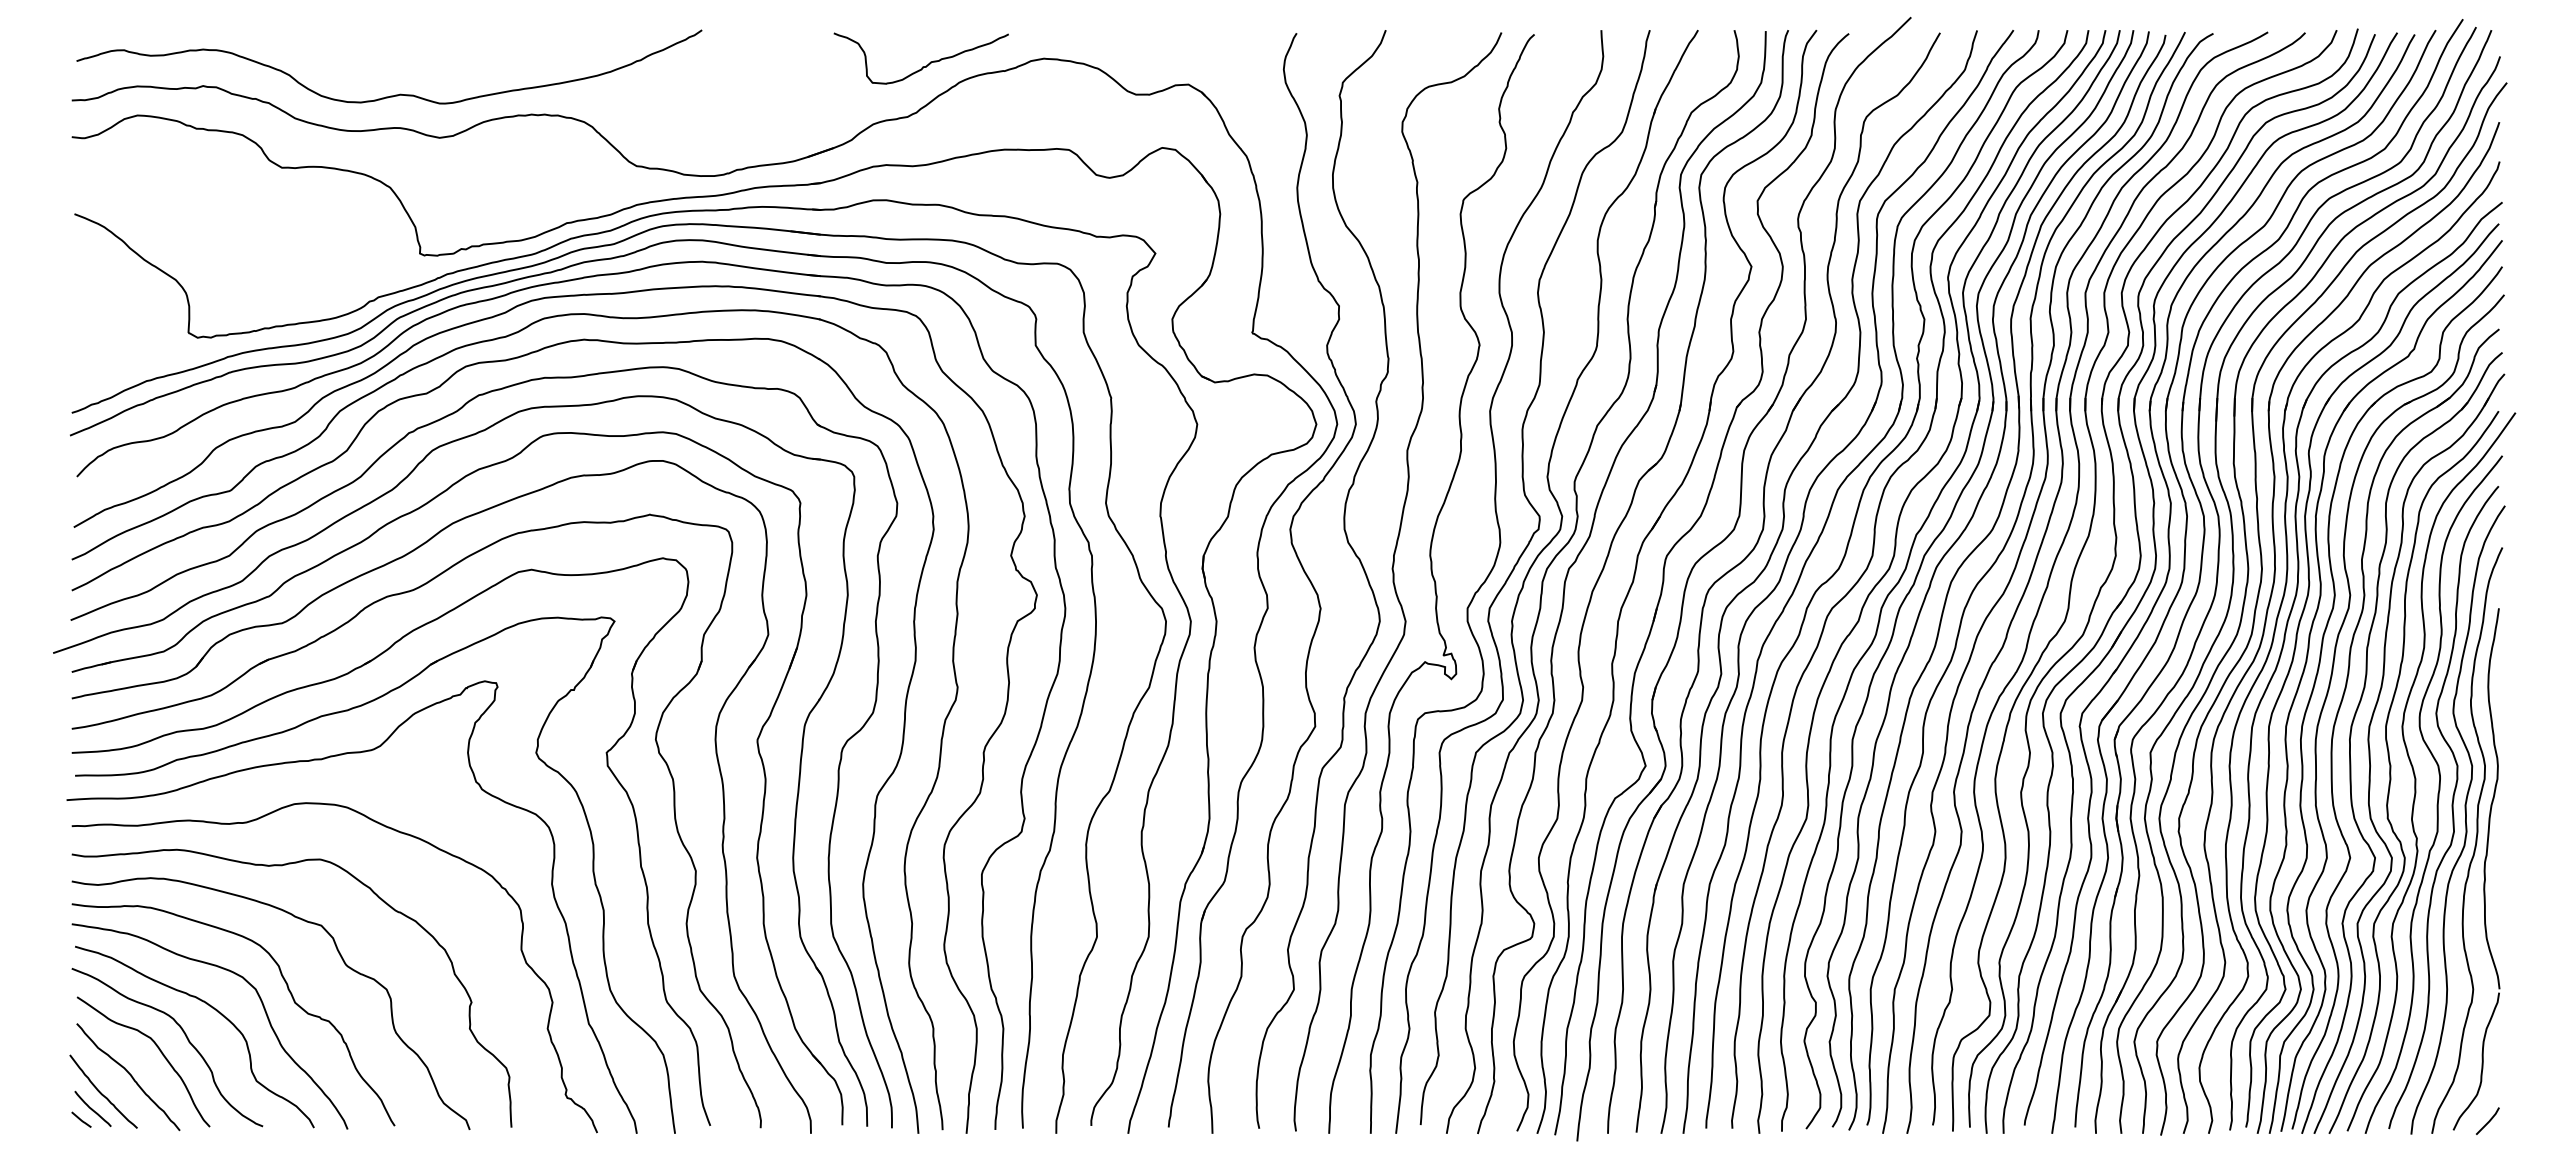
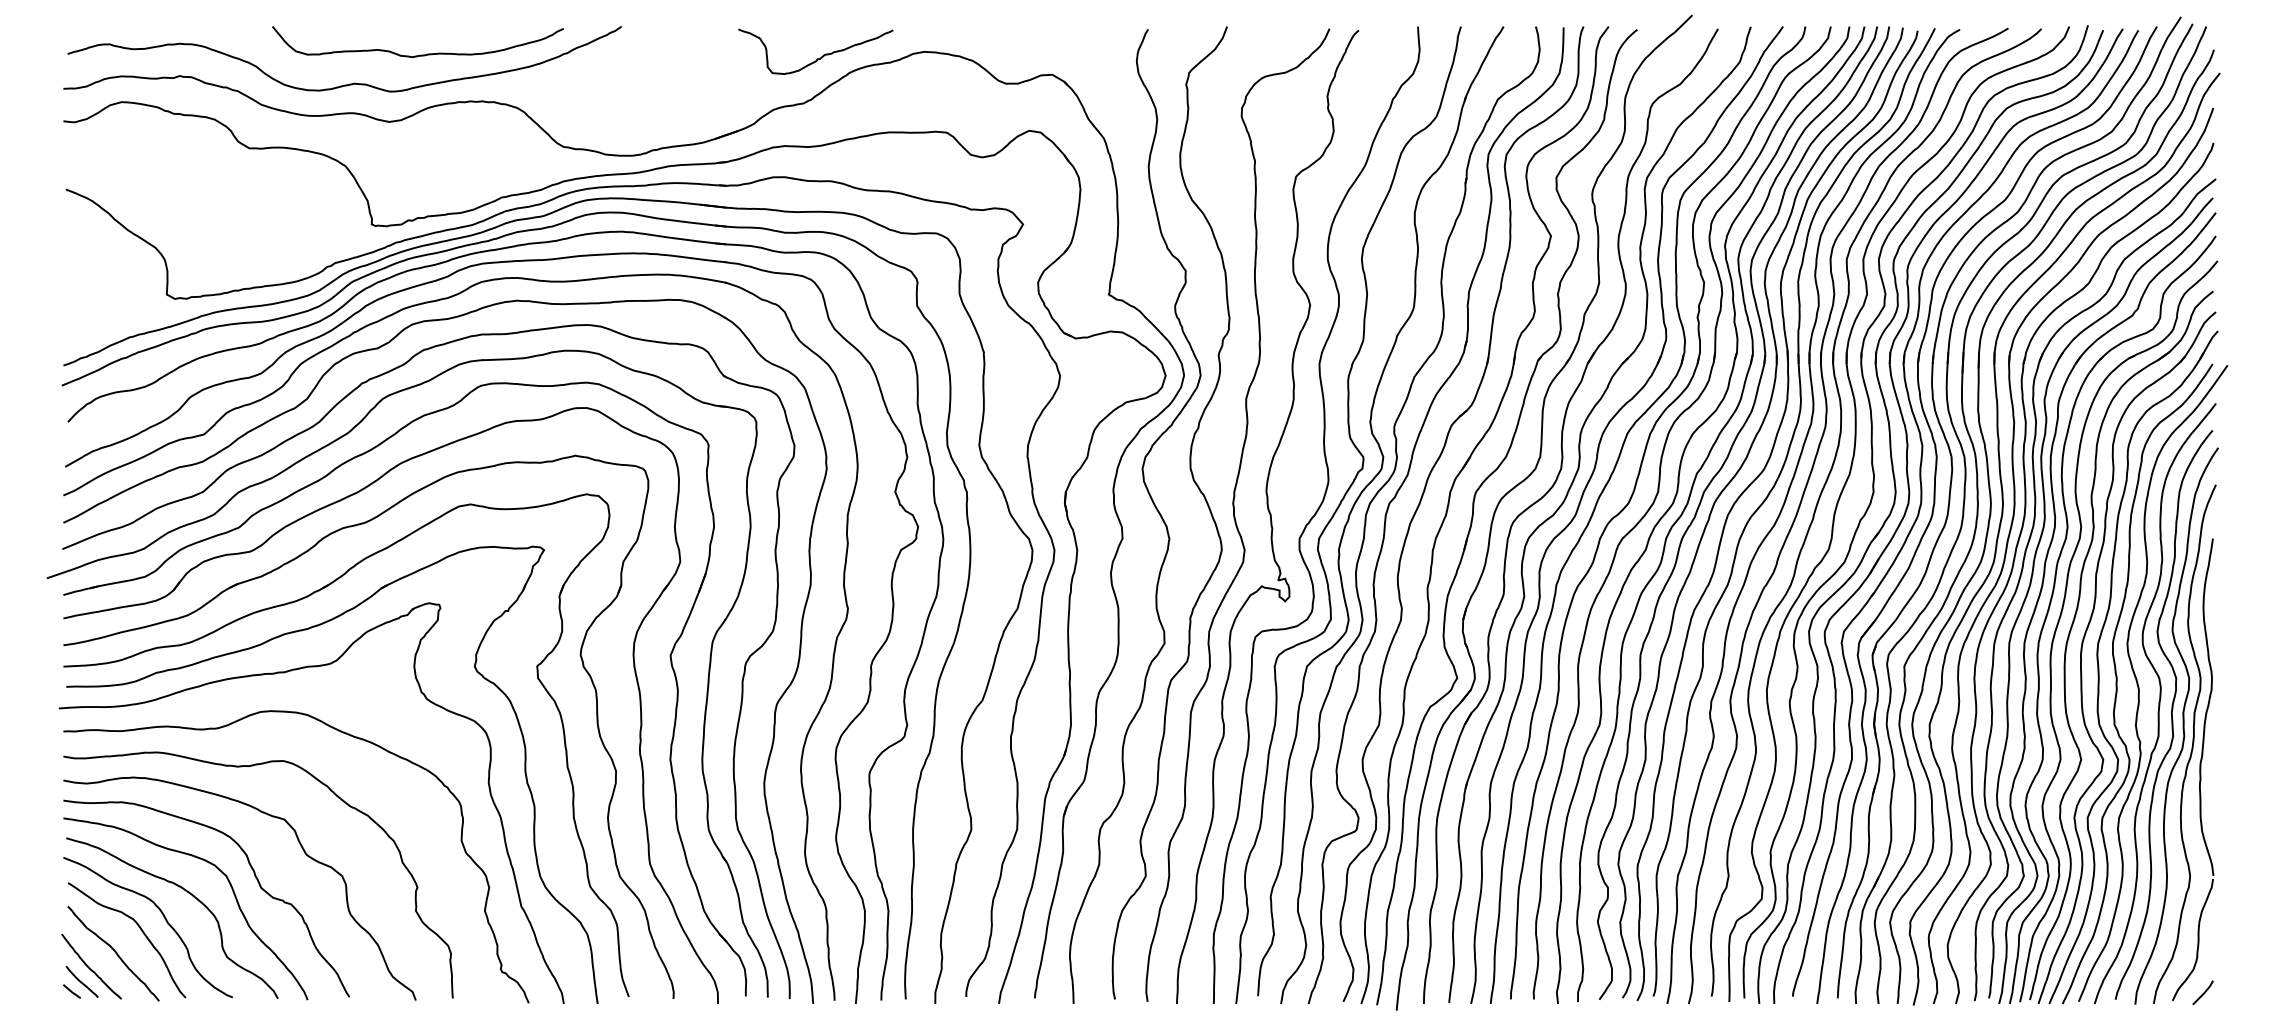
curve: (471, 62) -> (417, 55), added

